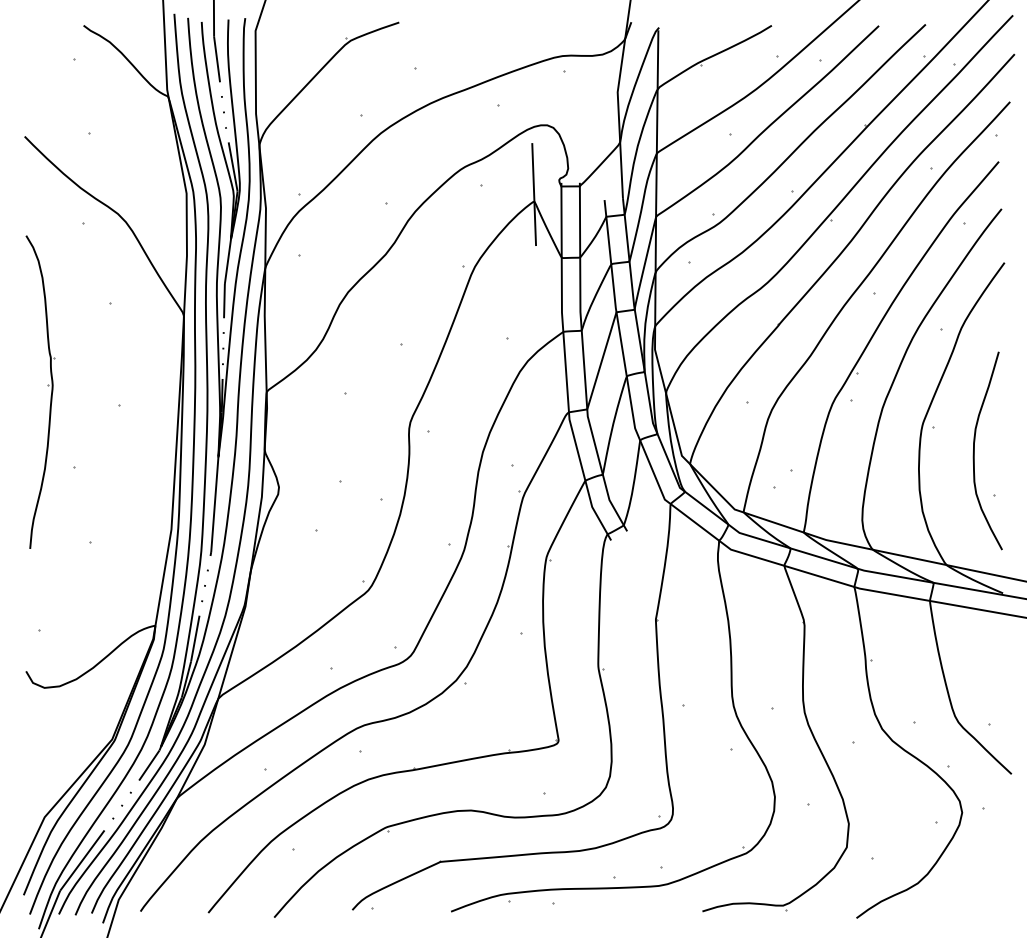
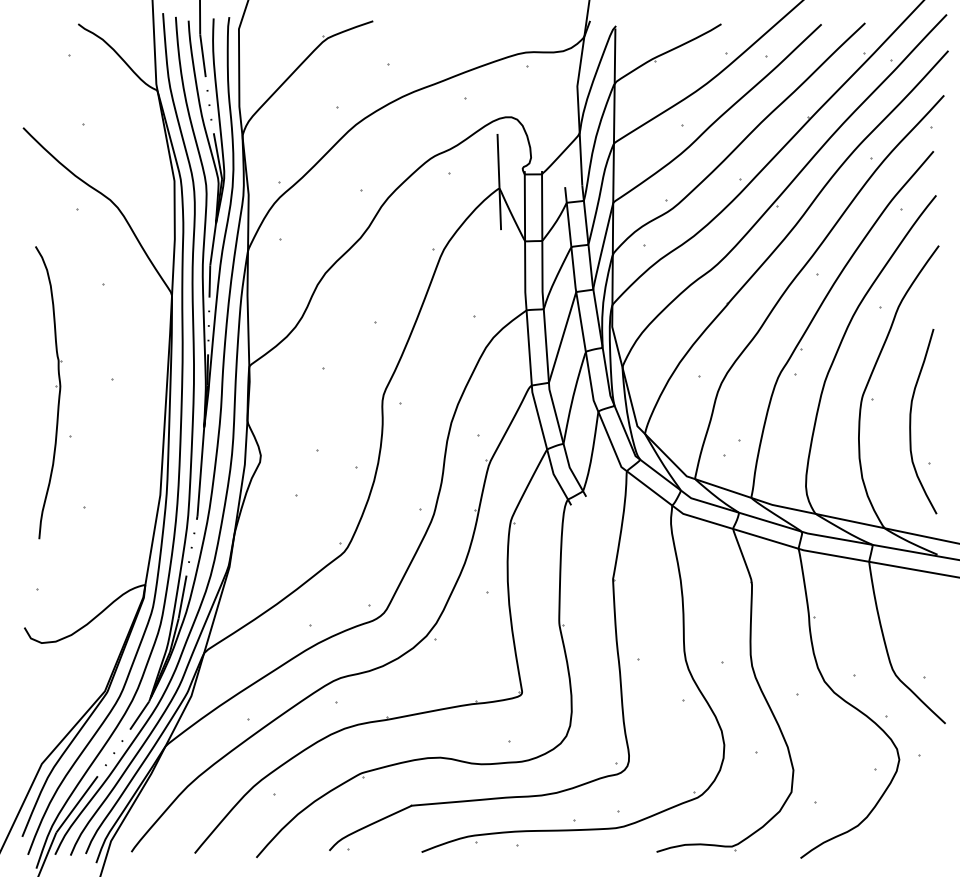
part: (47, 385) -> (55, 386), moved

